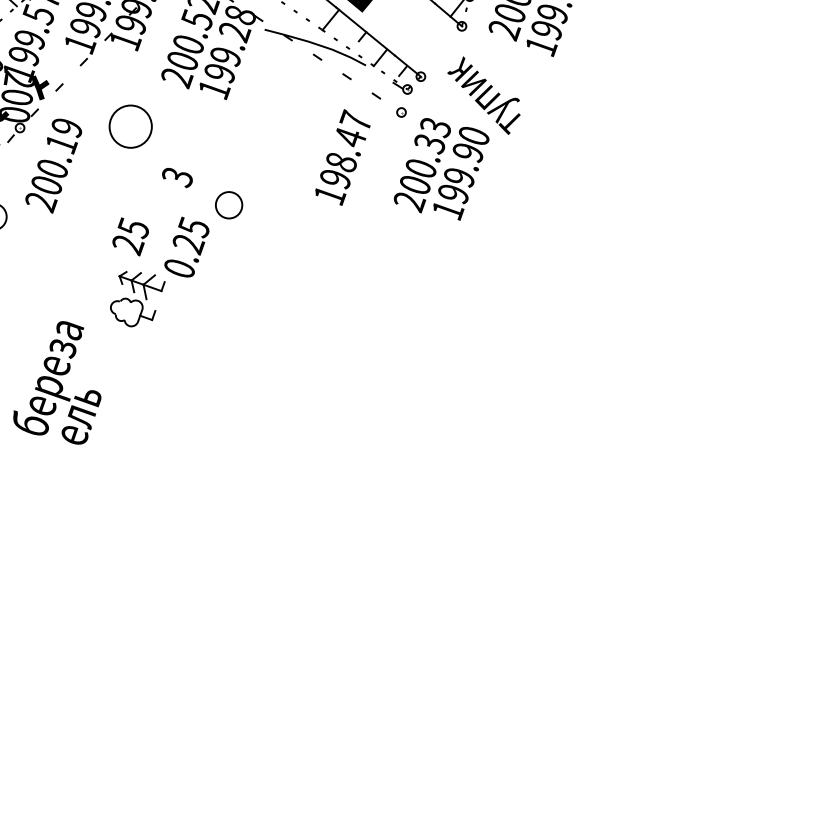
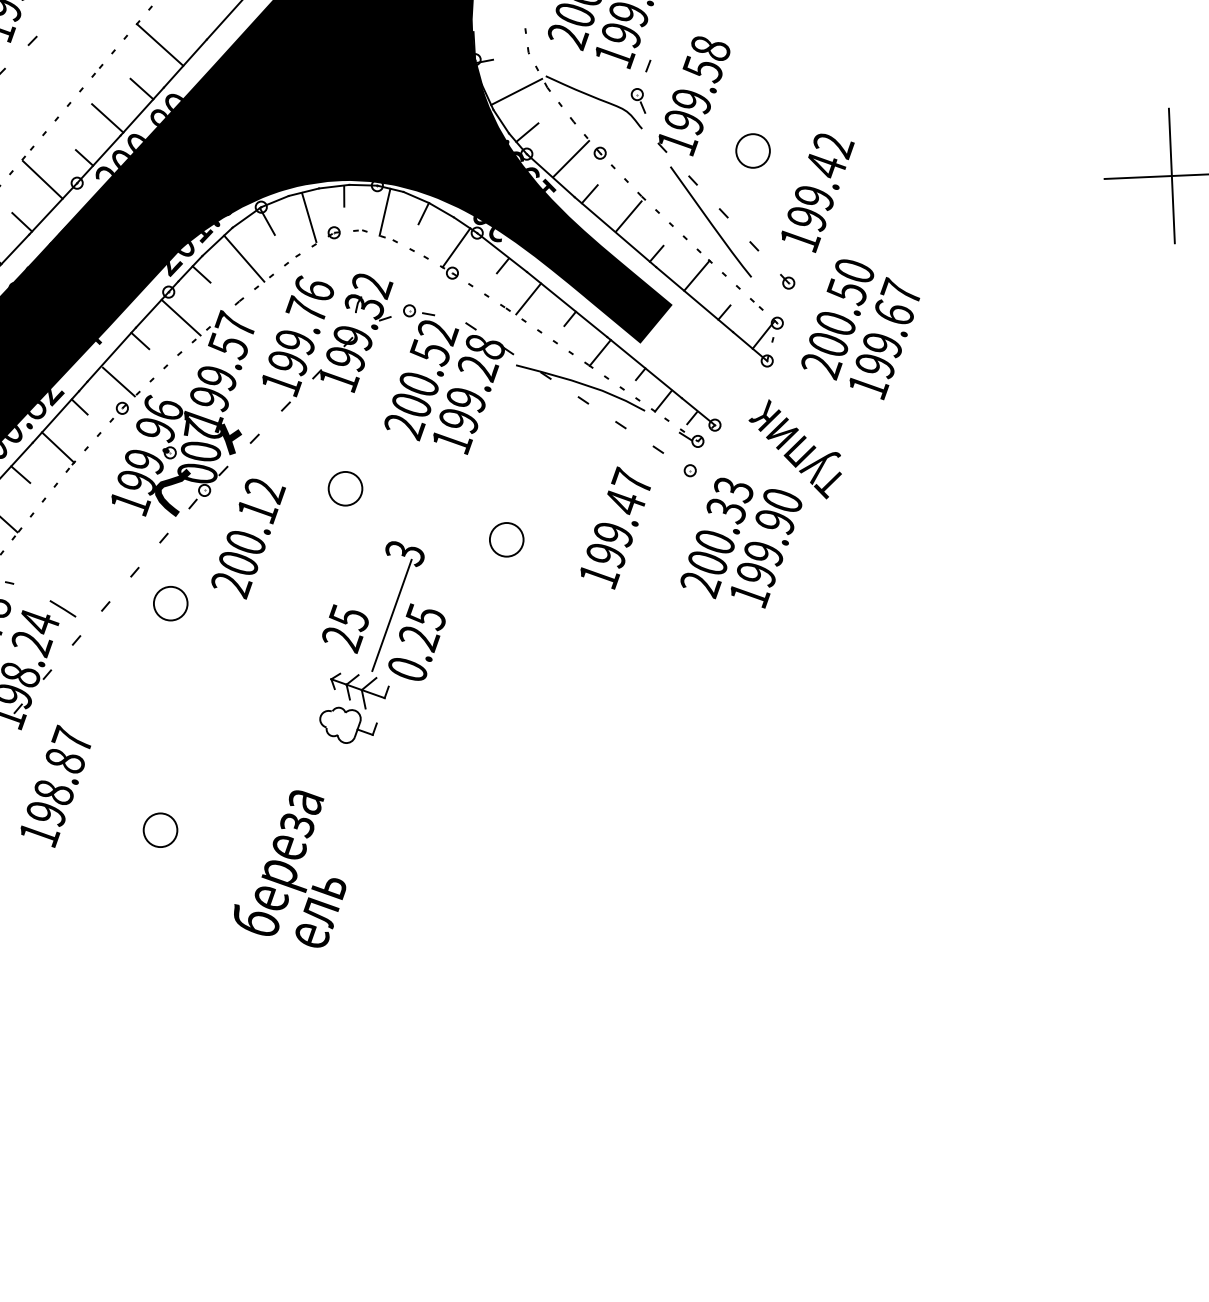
circle: (130, 126) -> (345, 488), size x0.62
text: (67, 128) -> (264, 491), 200.19 -> 200.12
text: (341, 162) -> (613, 534), 198.47 -> 199.47
circle: (228, 205) -> (506, 539), moved
line: (166, 225) -> (391, 614), added
text: (57, 382) -> (290, 868), moved

